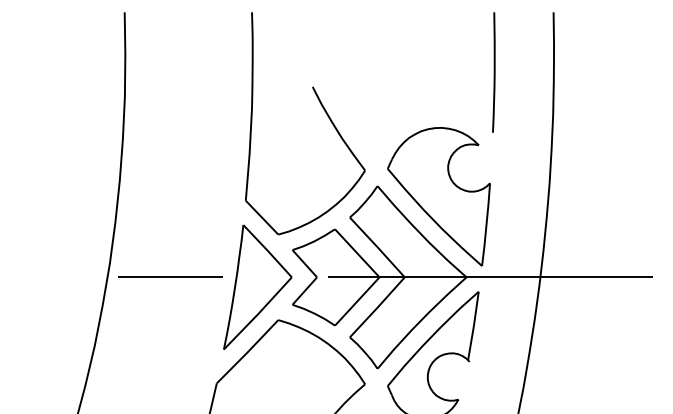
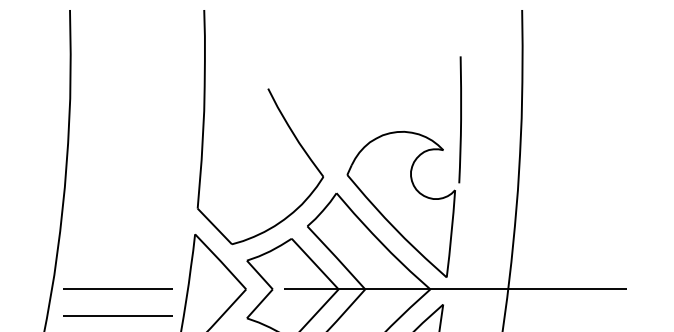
line: (493, 72) -> (459, 119), moved
line: (170, 301) -> (118, 314), added

